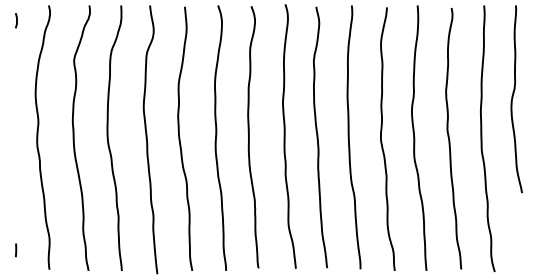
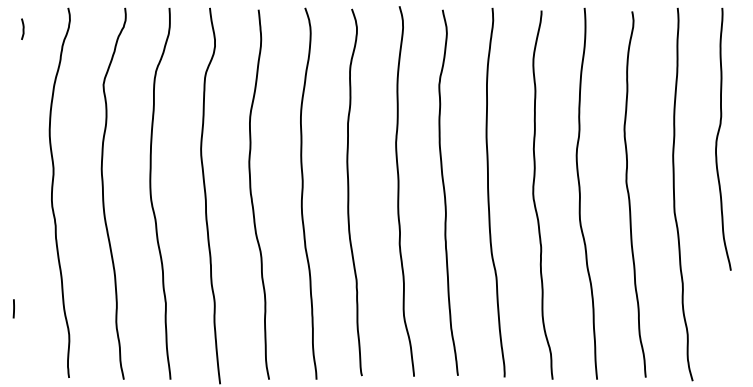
line: (16, 250) -> (14, 309), moved

